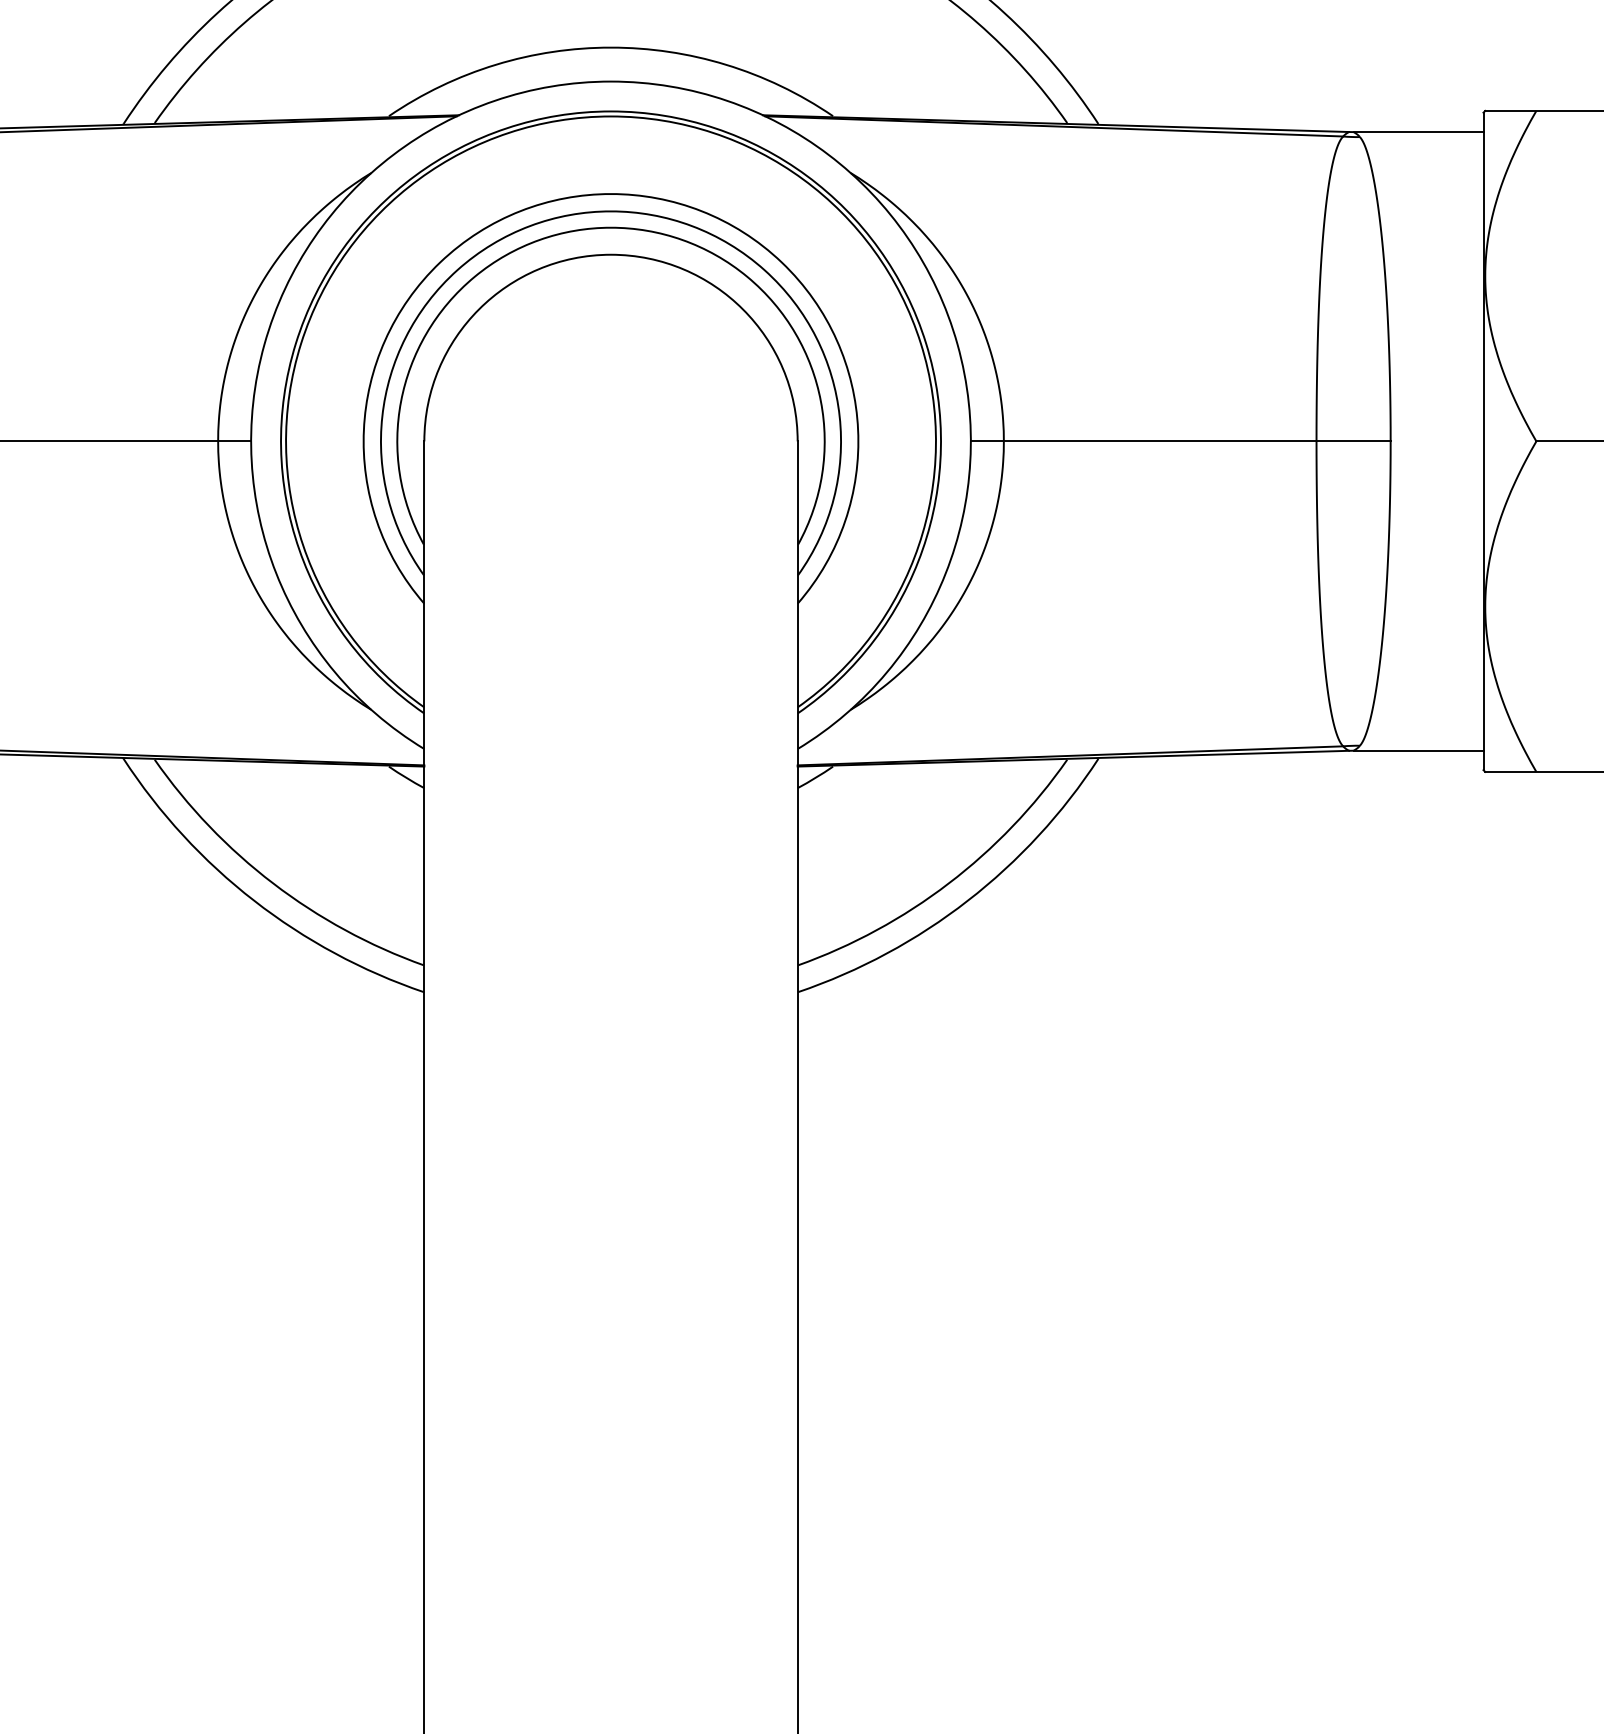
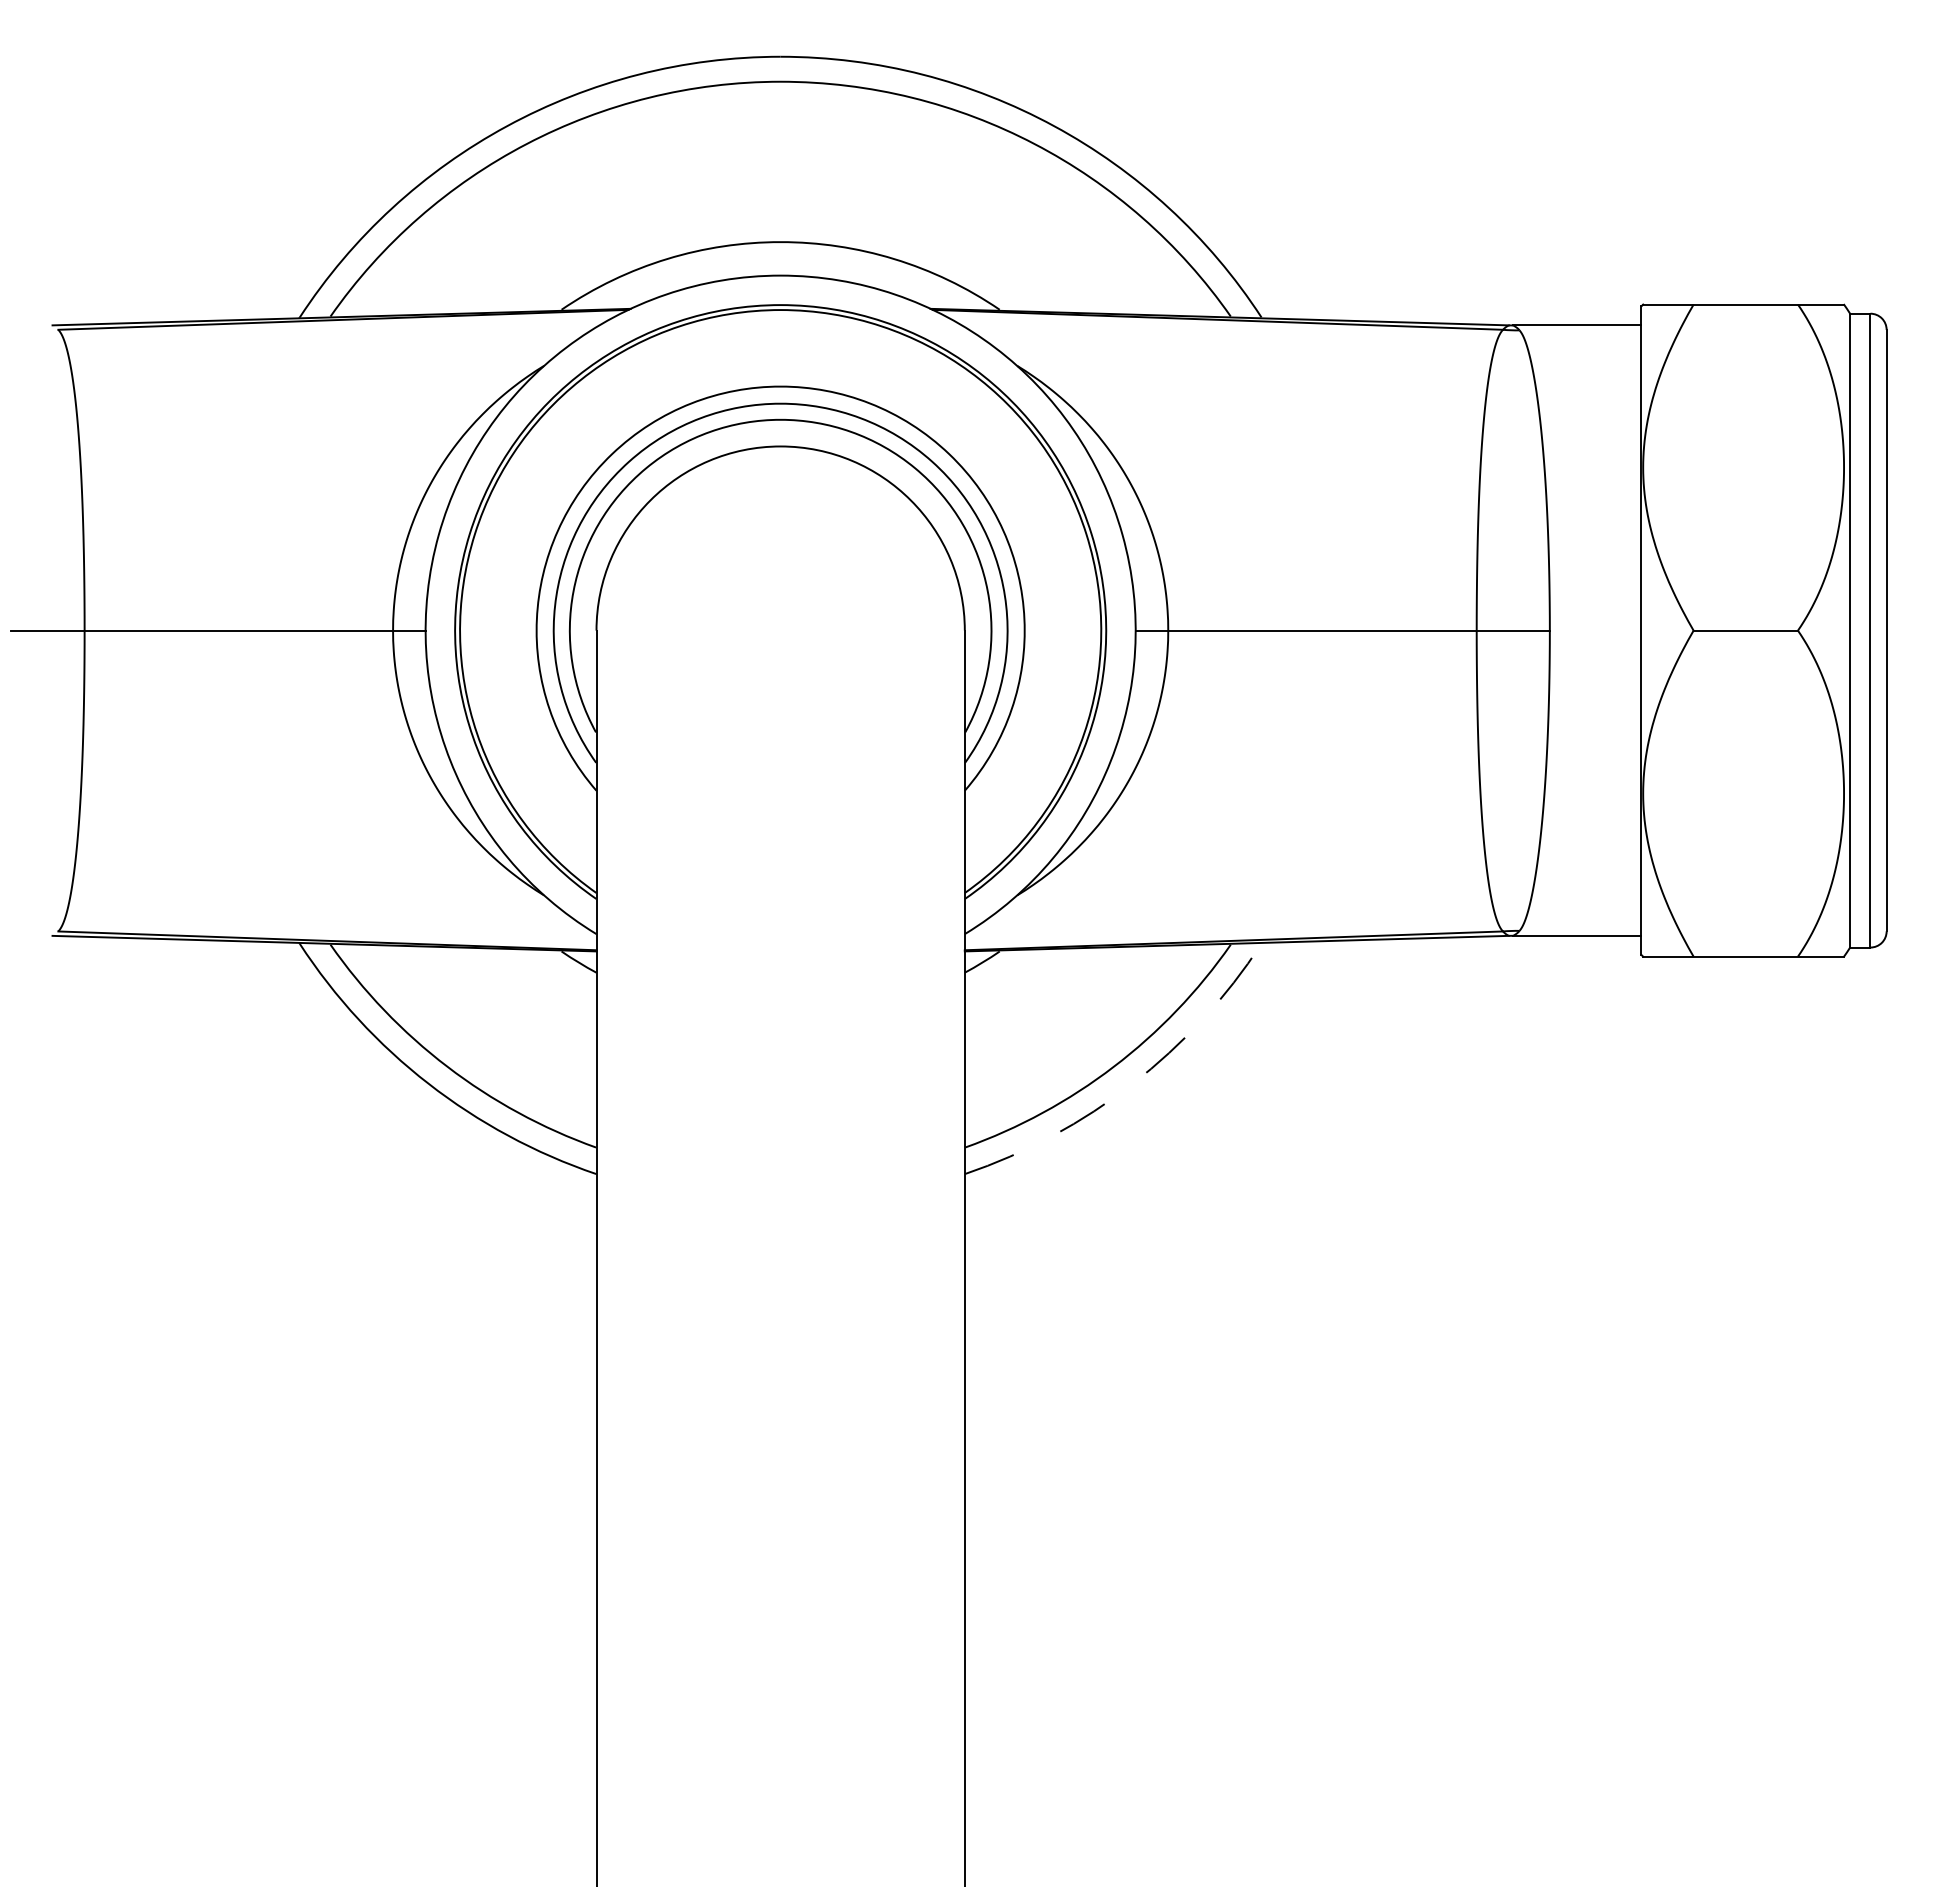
arc: (967, 900) -> (1132, 1083), solid -> dashed

